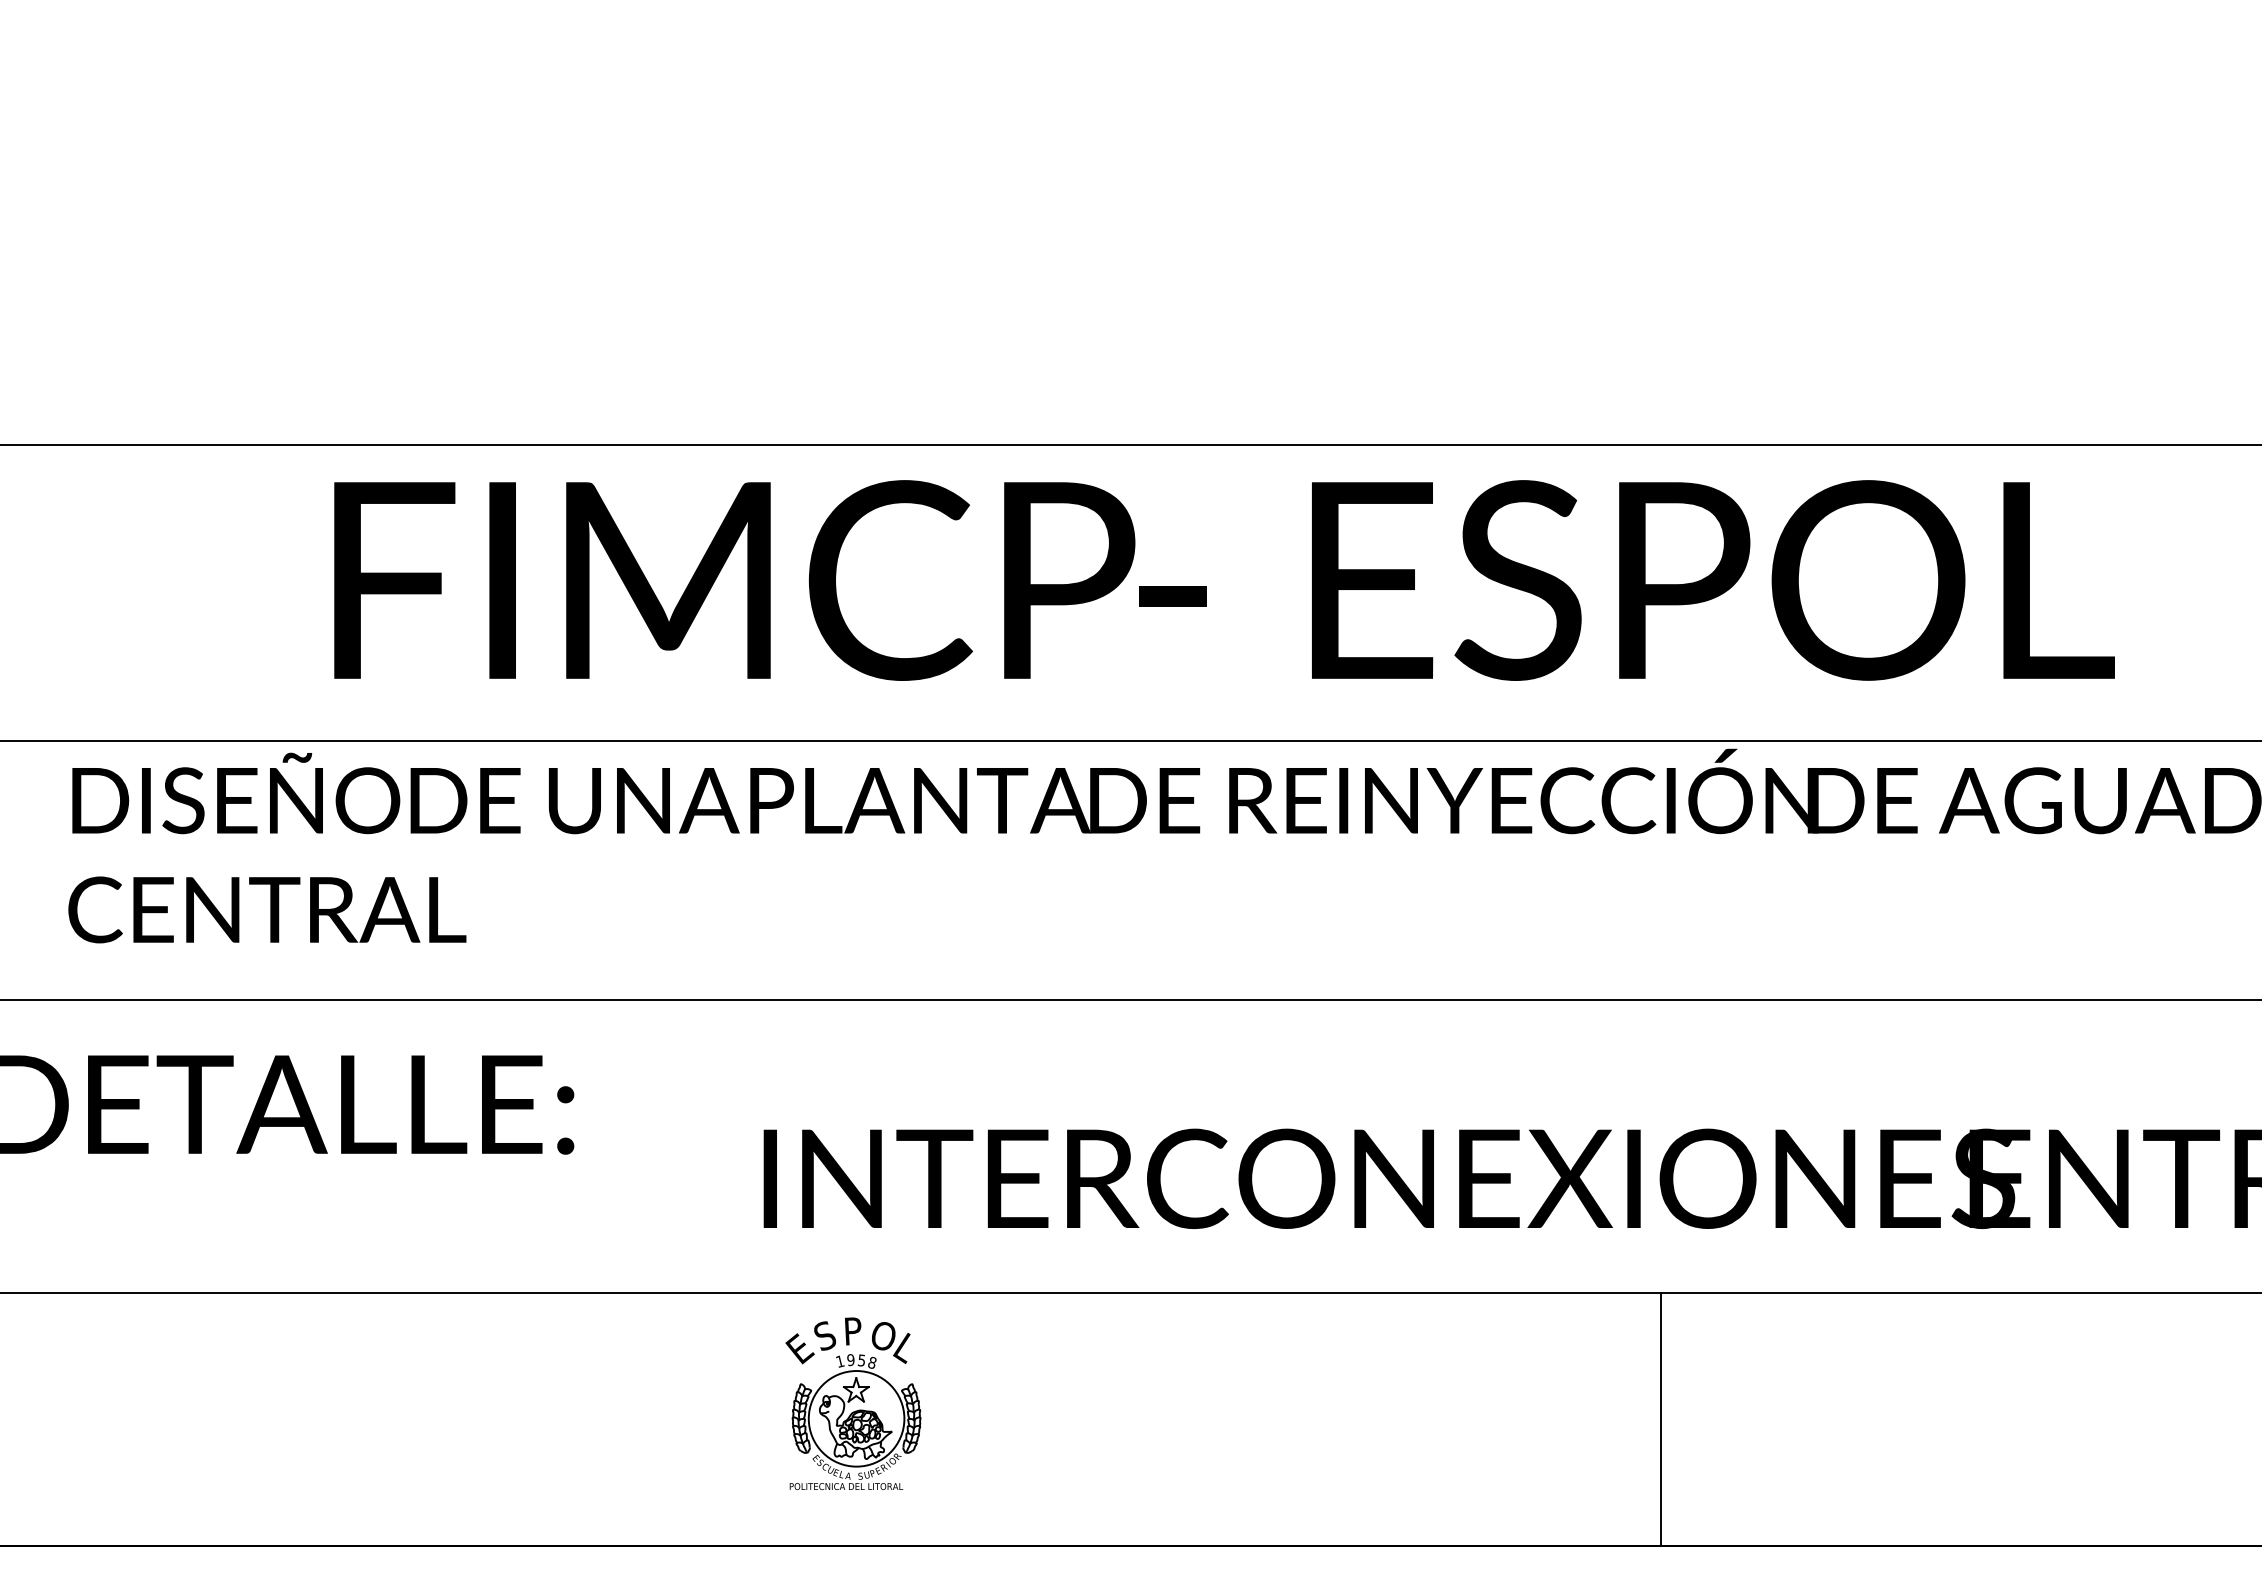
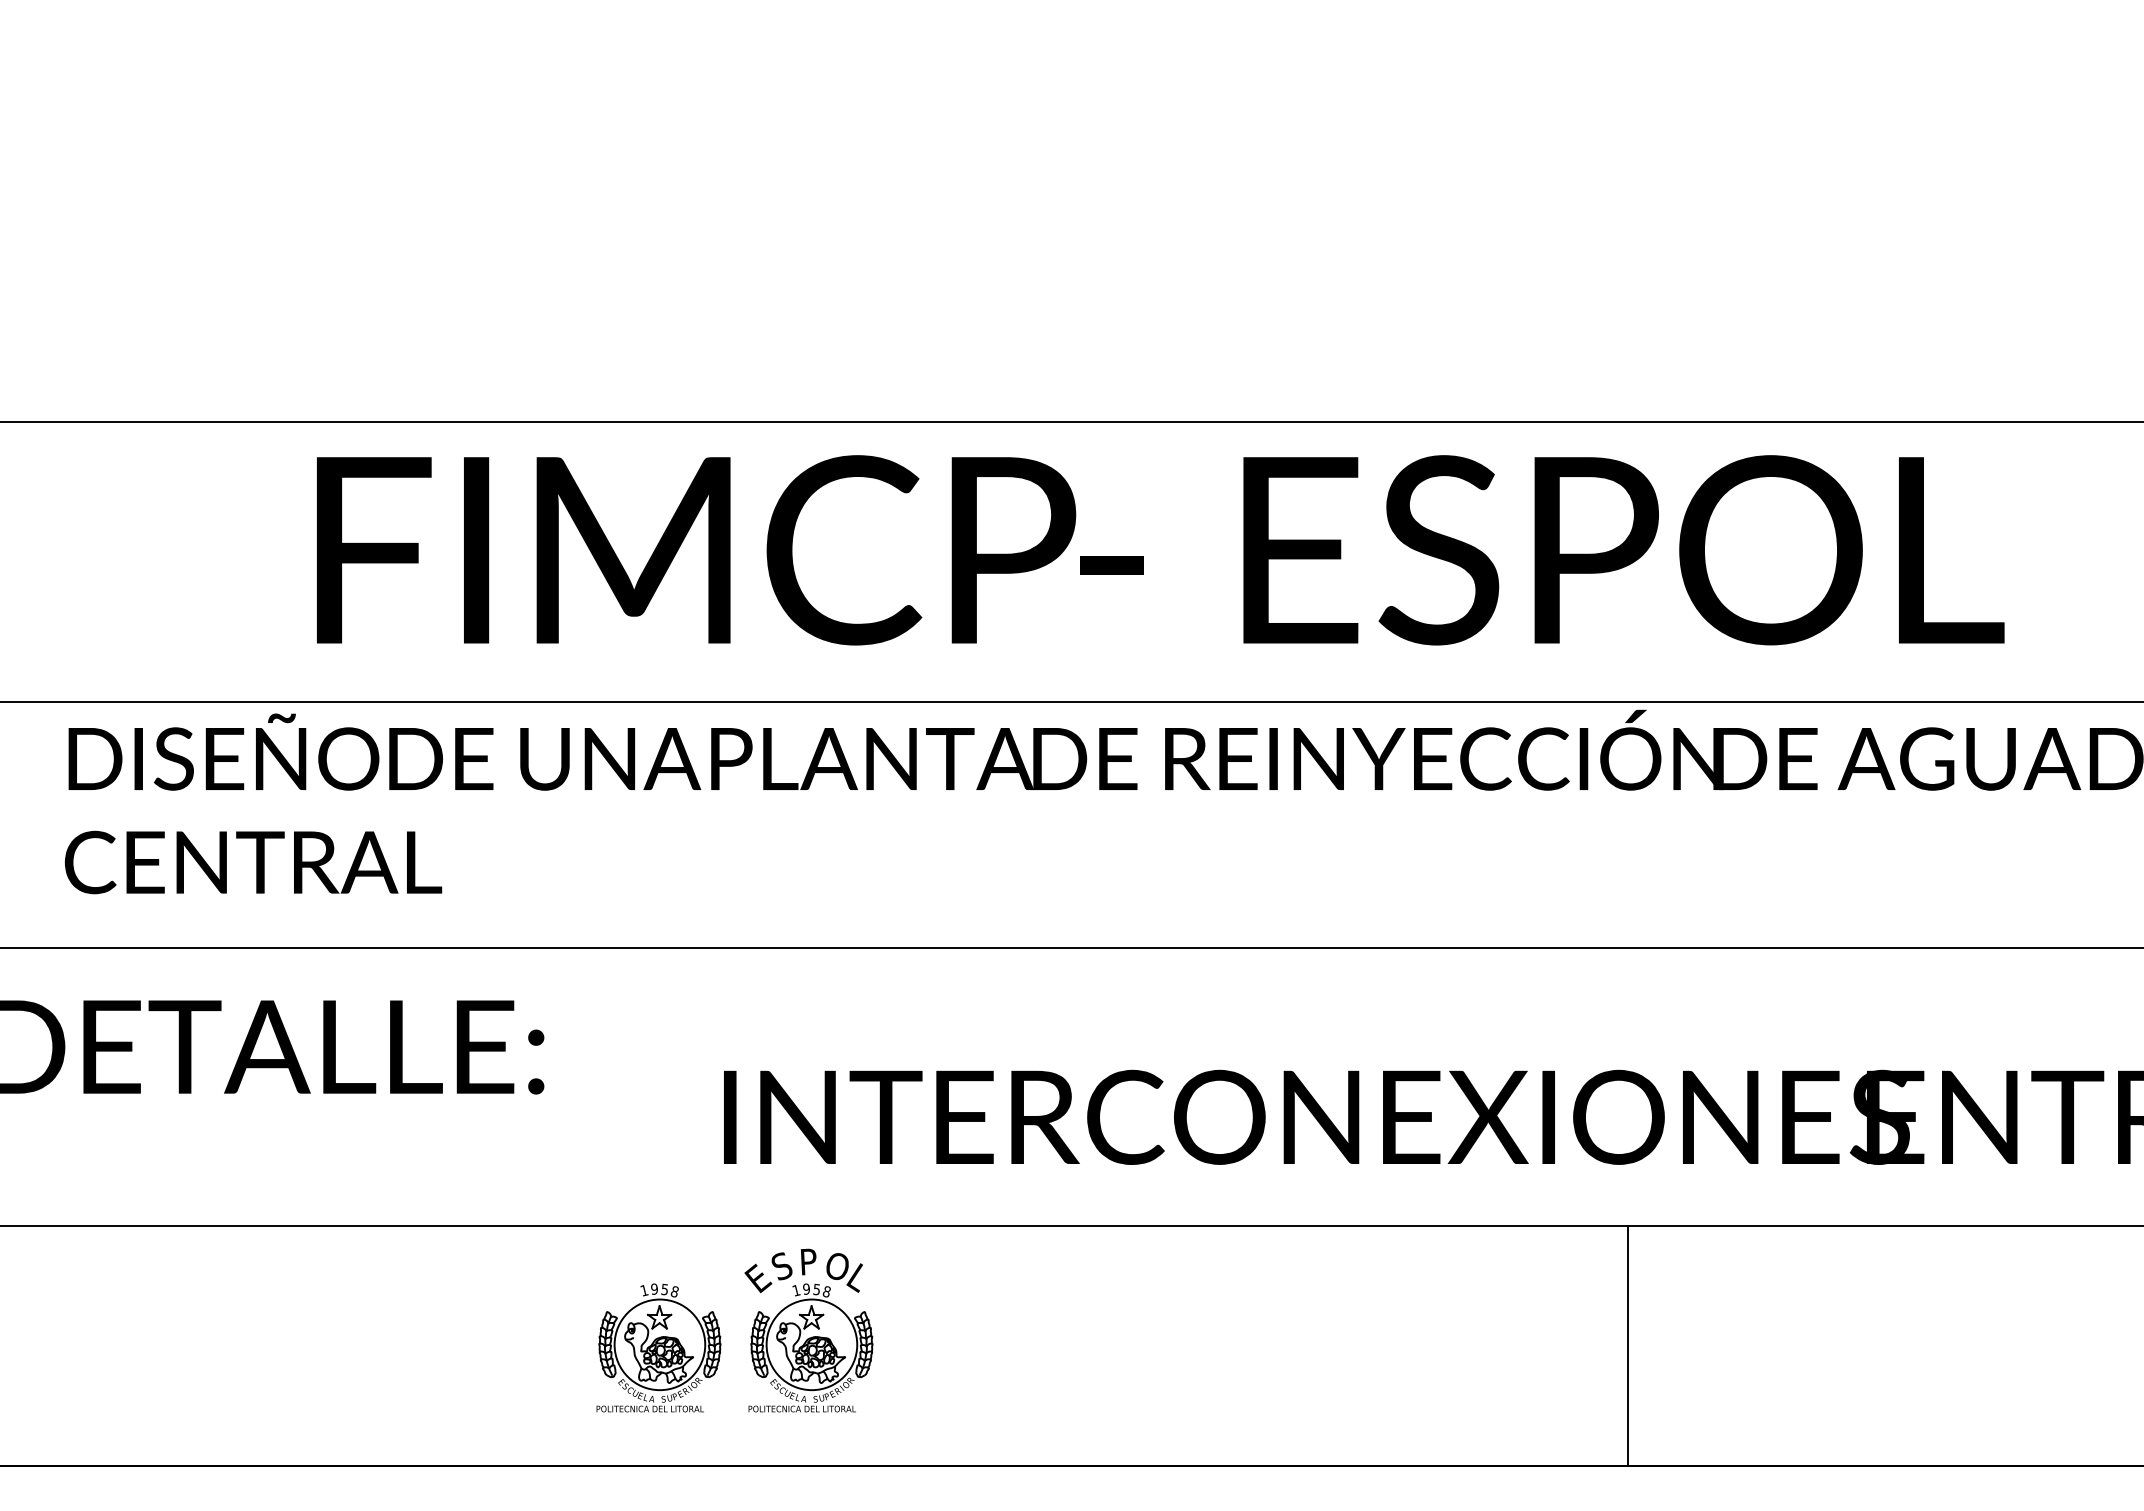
line: (1660, 1419) -> (1627, 1345), moved
part: (694, 1421) -> (658, 1347), added

